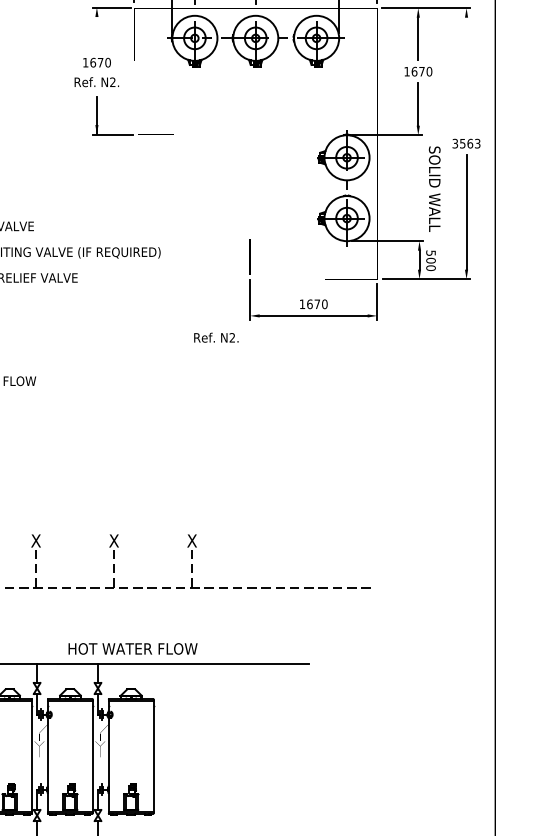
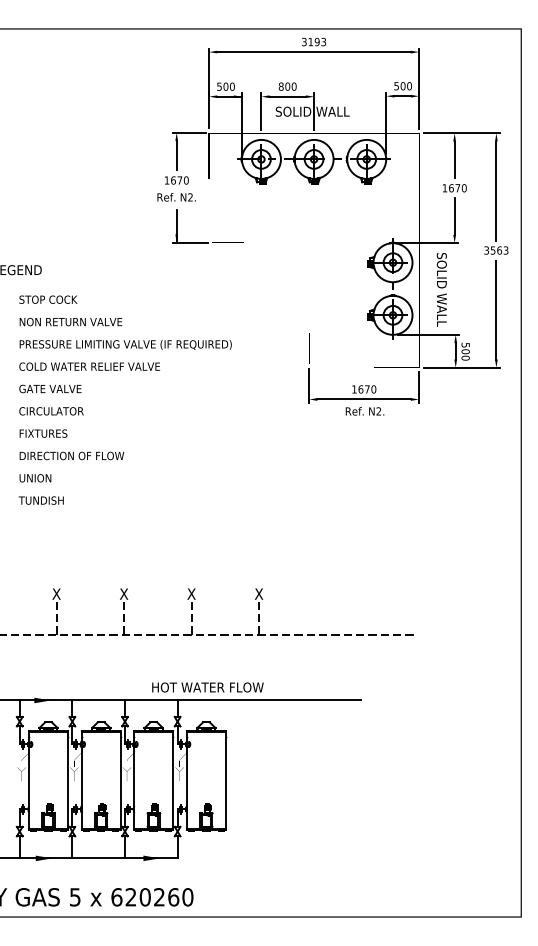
line: (96, 33) -> (176, 155), added
line: (466, 74) -> (496, 190), added
text: (434, 188) -> (441, 289), moved
text: (215, 337) -> (364, 411), moved

